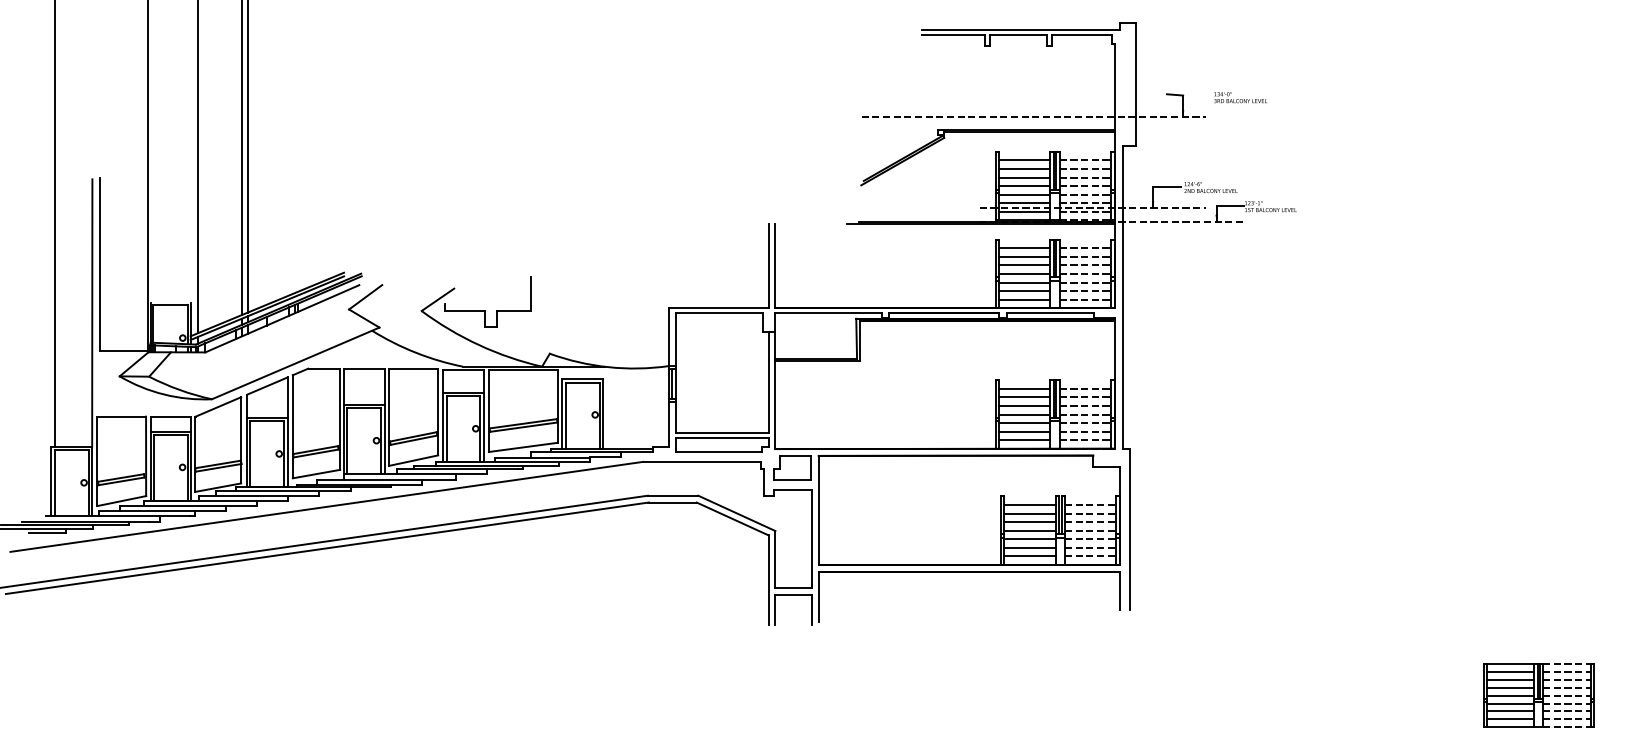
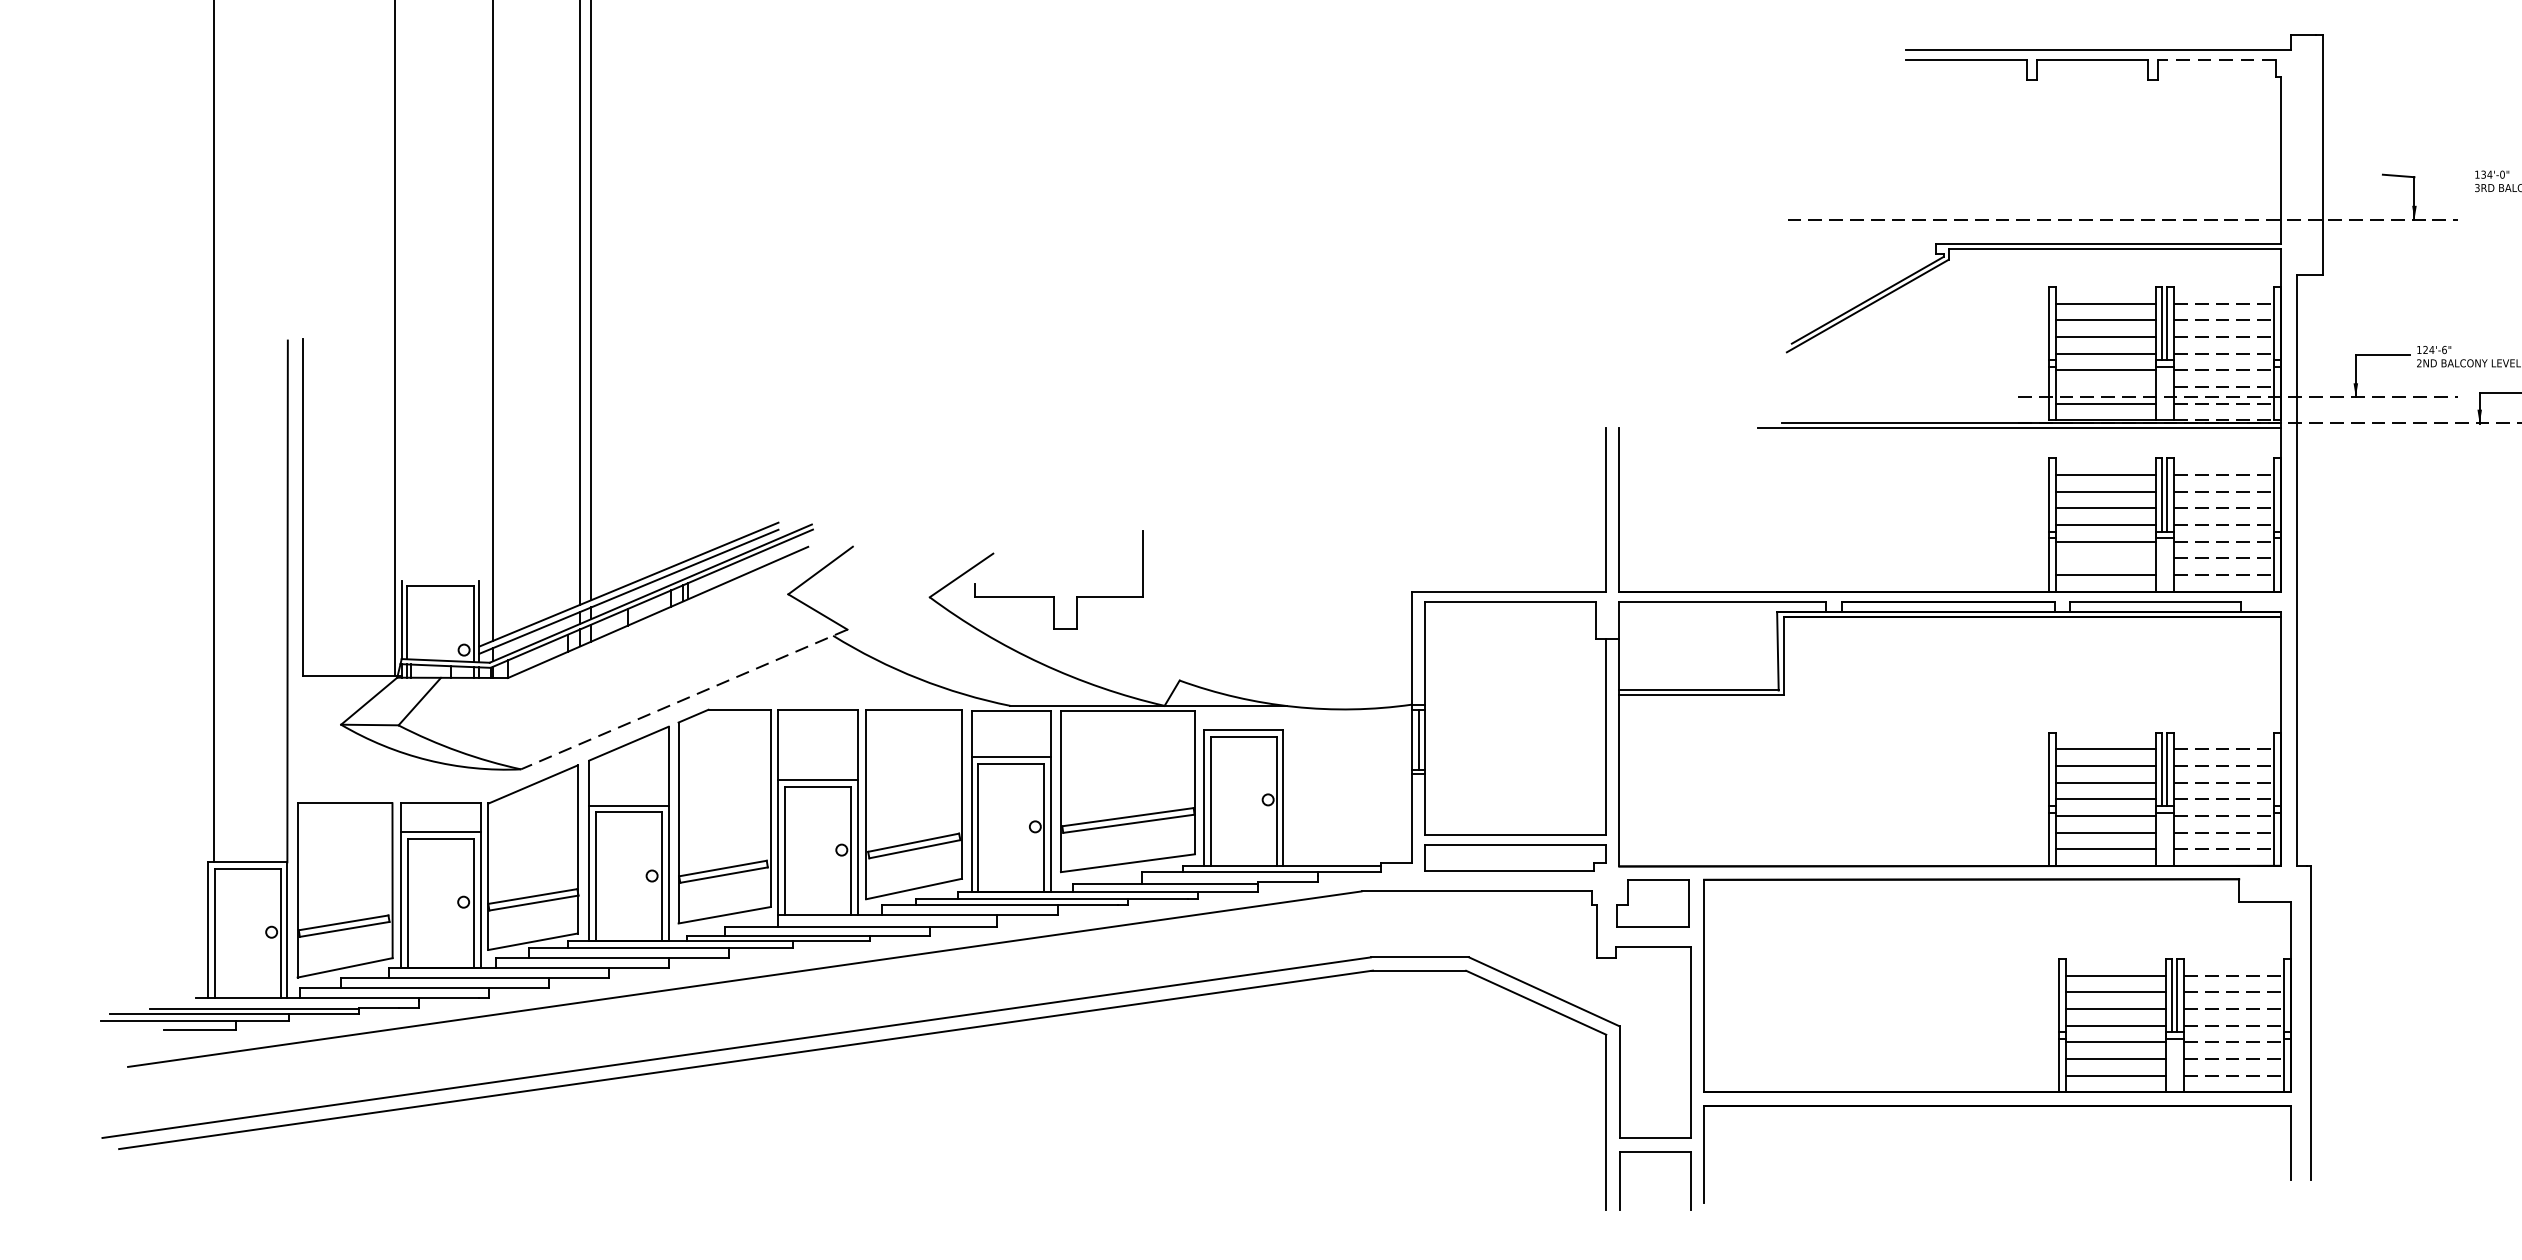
line: (1081, 35) -> (2216, 60), solid -> dashed
line: (1024, 203) -> (2105, 387), removed
line: (1024, 291) -> (2105, 559), removed
line: (295, 363) -> (683, 699), solid -> dashed

